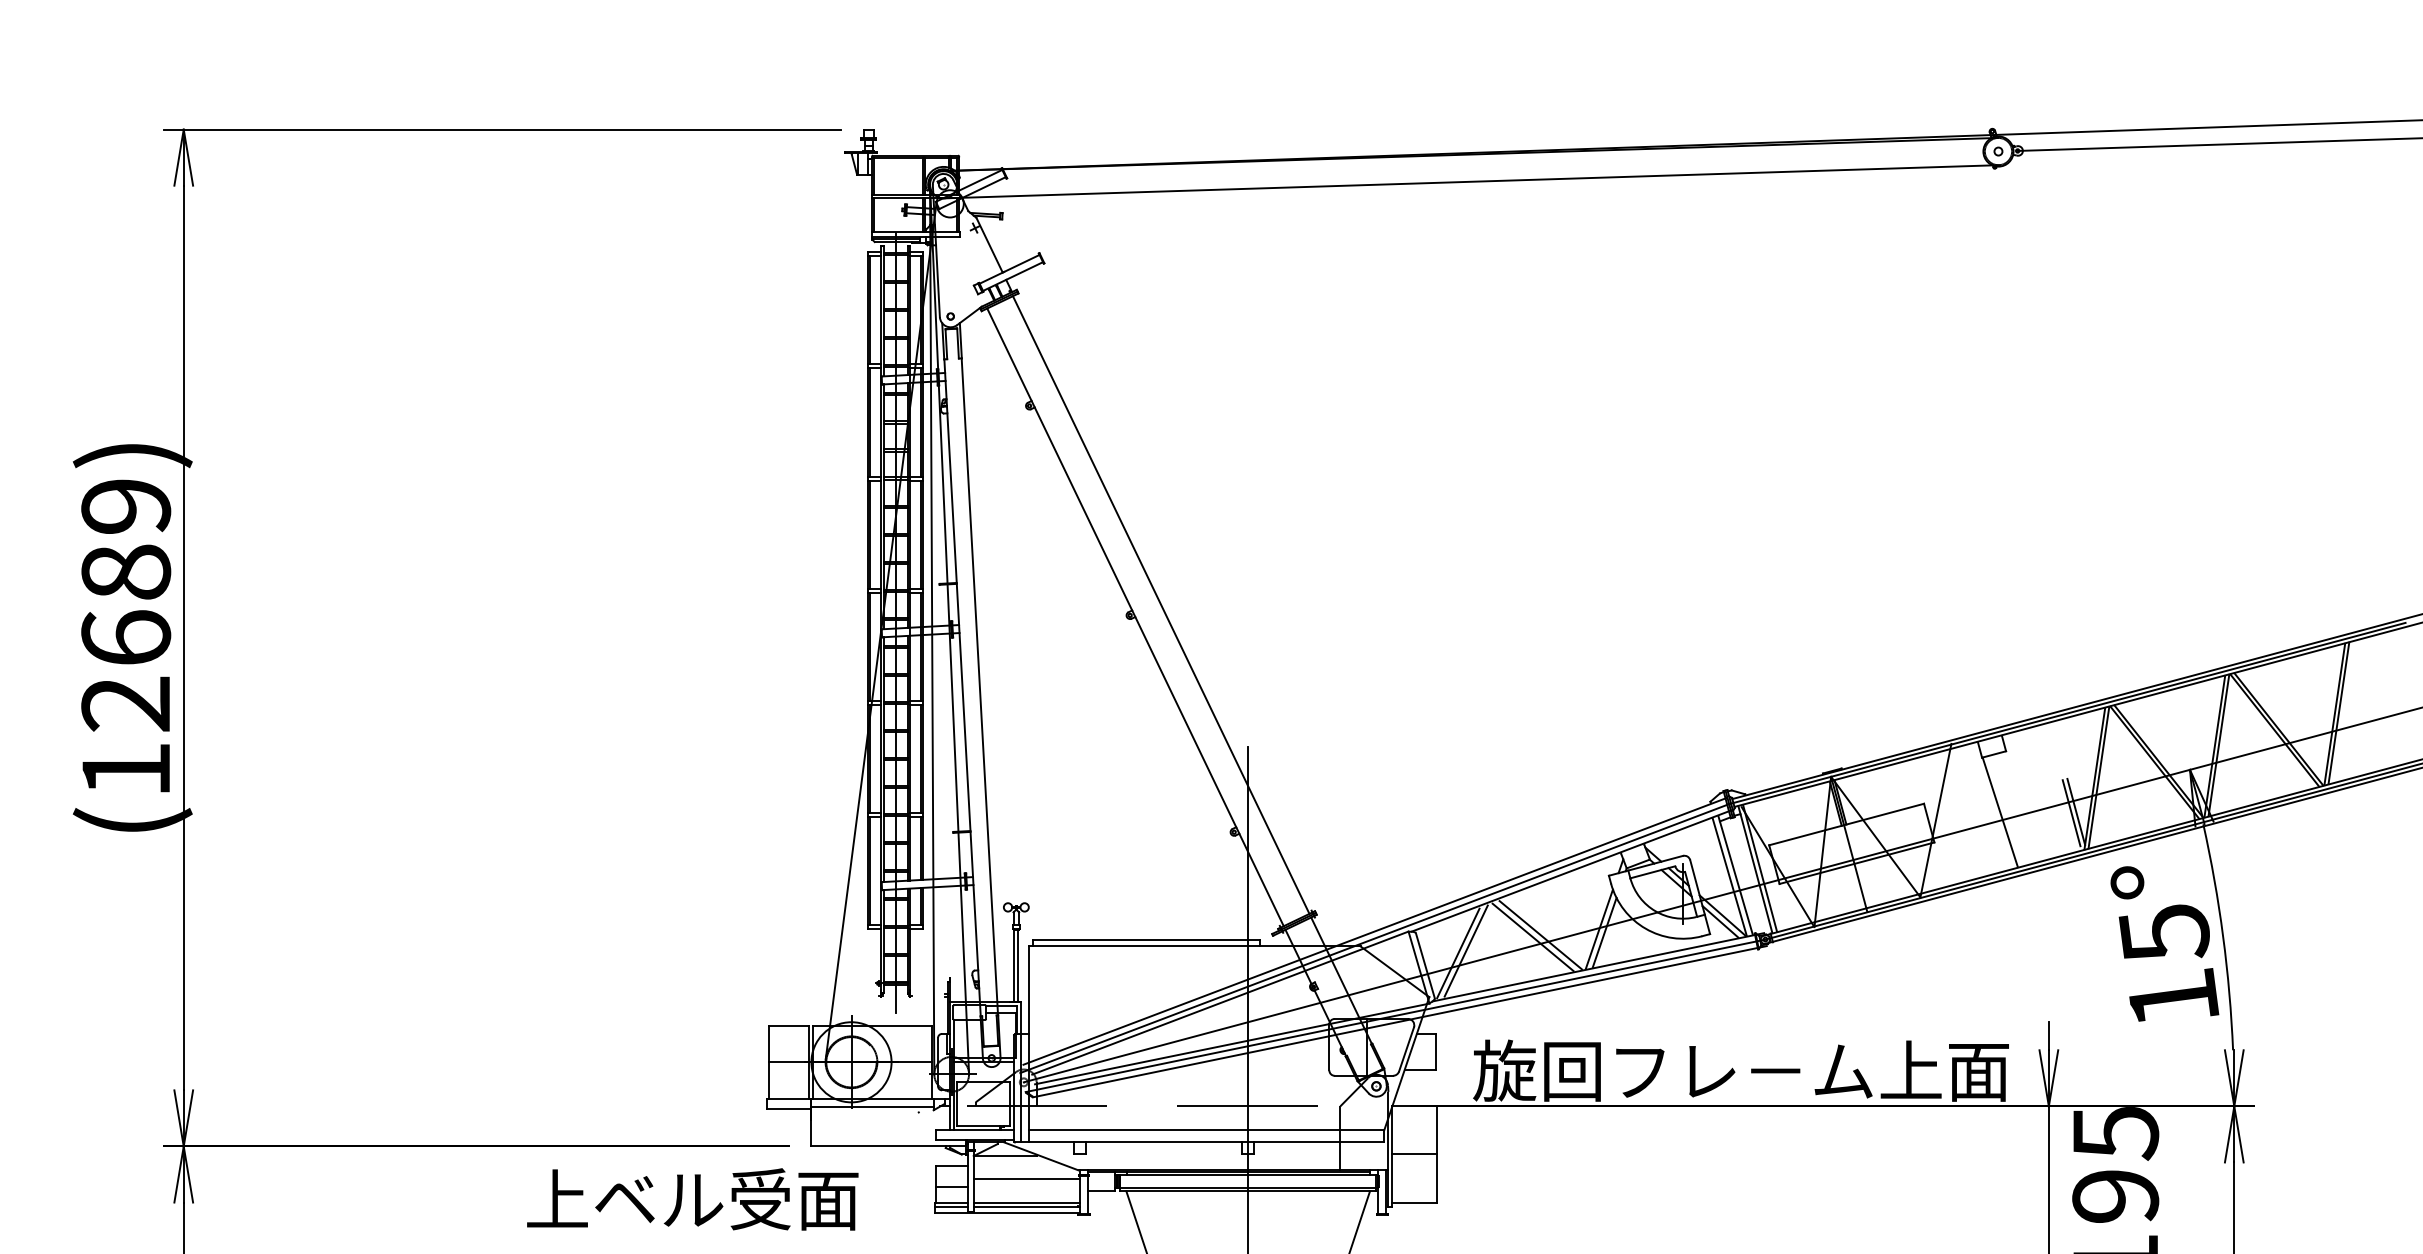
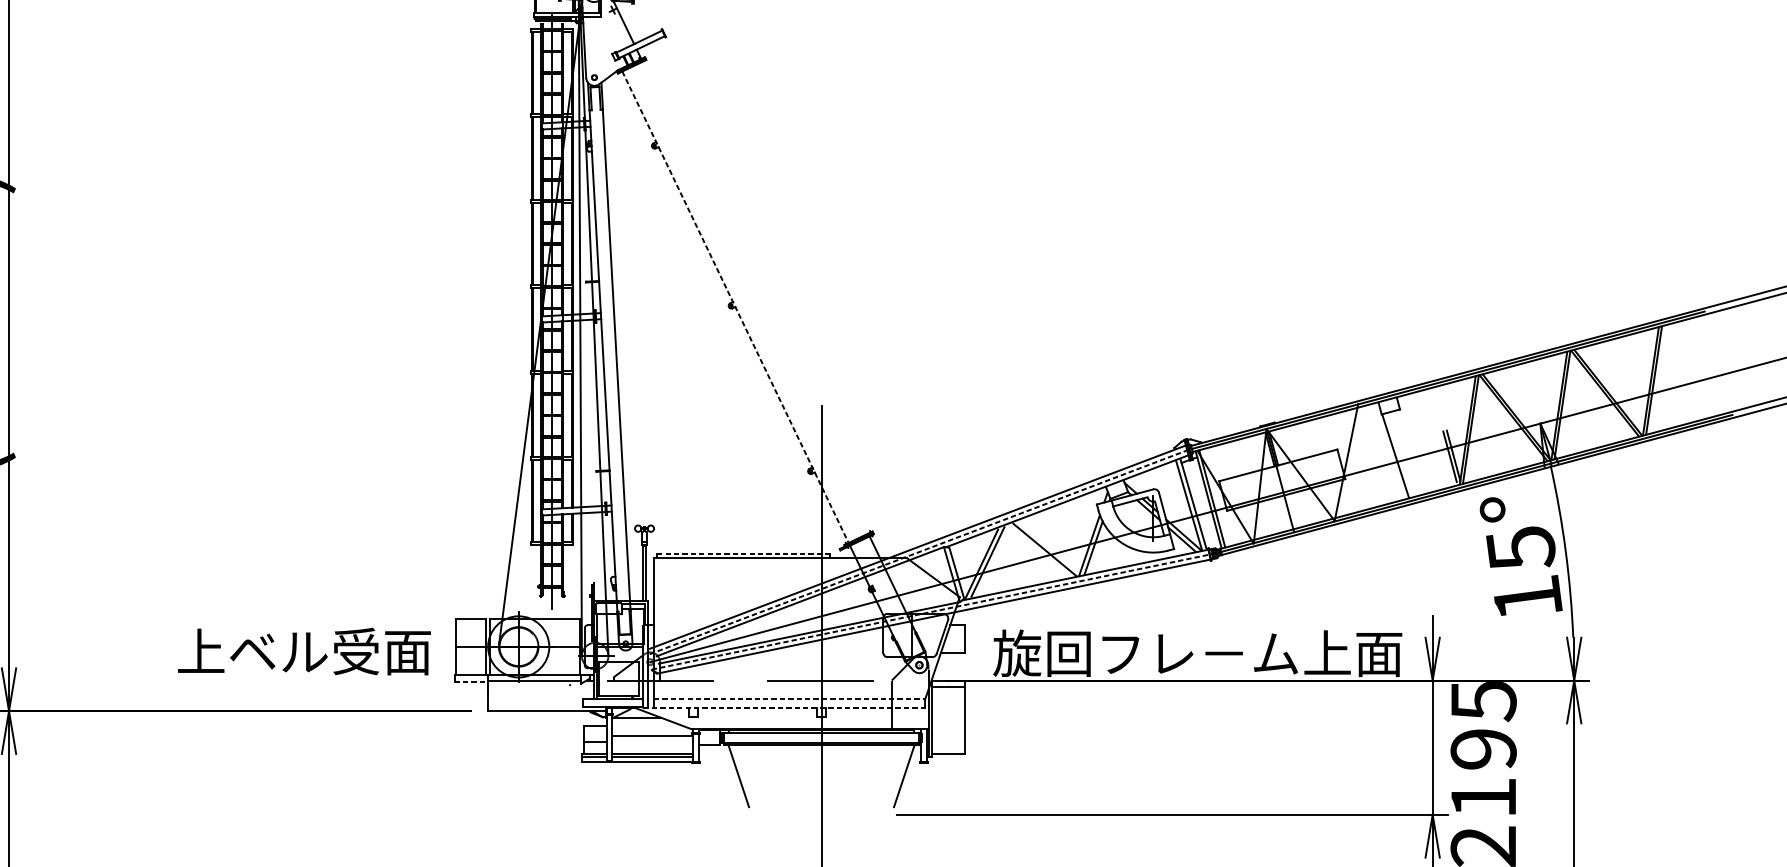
line: (1160, 604) -> (754, 297), removed
line: (1135, 617) -> (735, 307), solid -> dashed
line: (1532, 937) -> (1038, 551), removed
line: (1374, 938) -> (917, 552), solid -> dashed
line: (1146, 940) -> (743, 553), solid -> dashed
line: (1395, 1015) -> (933, 611), solid -> dashed
line: (789, 1108) -> (471, 682), solid -> dashed
line: (1206, 1130) -> (789, 698), solid -> dashed
line: (1199, 1142) -> (784, 708), solid -> dashed
line: (1414, 1154) -> (948, 687), moved
text: (692, 1199) -> (304, 651), moved

